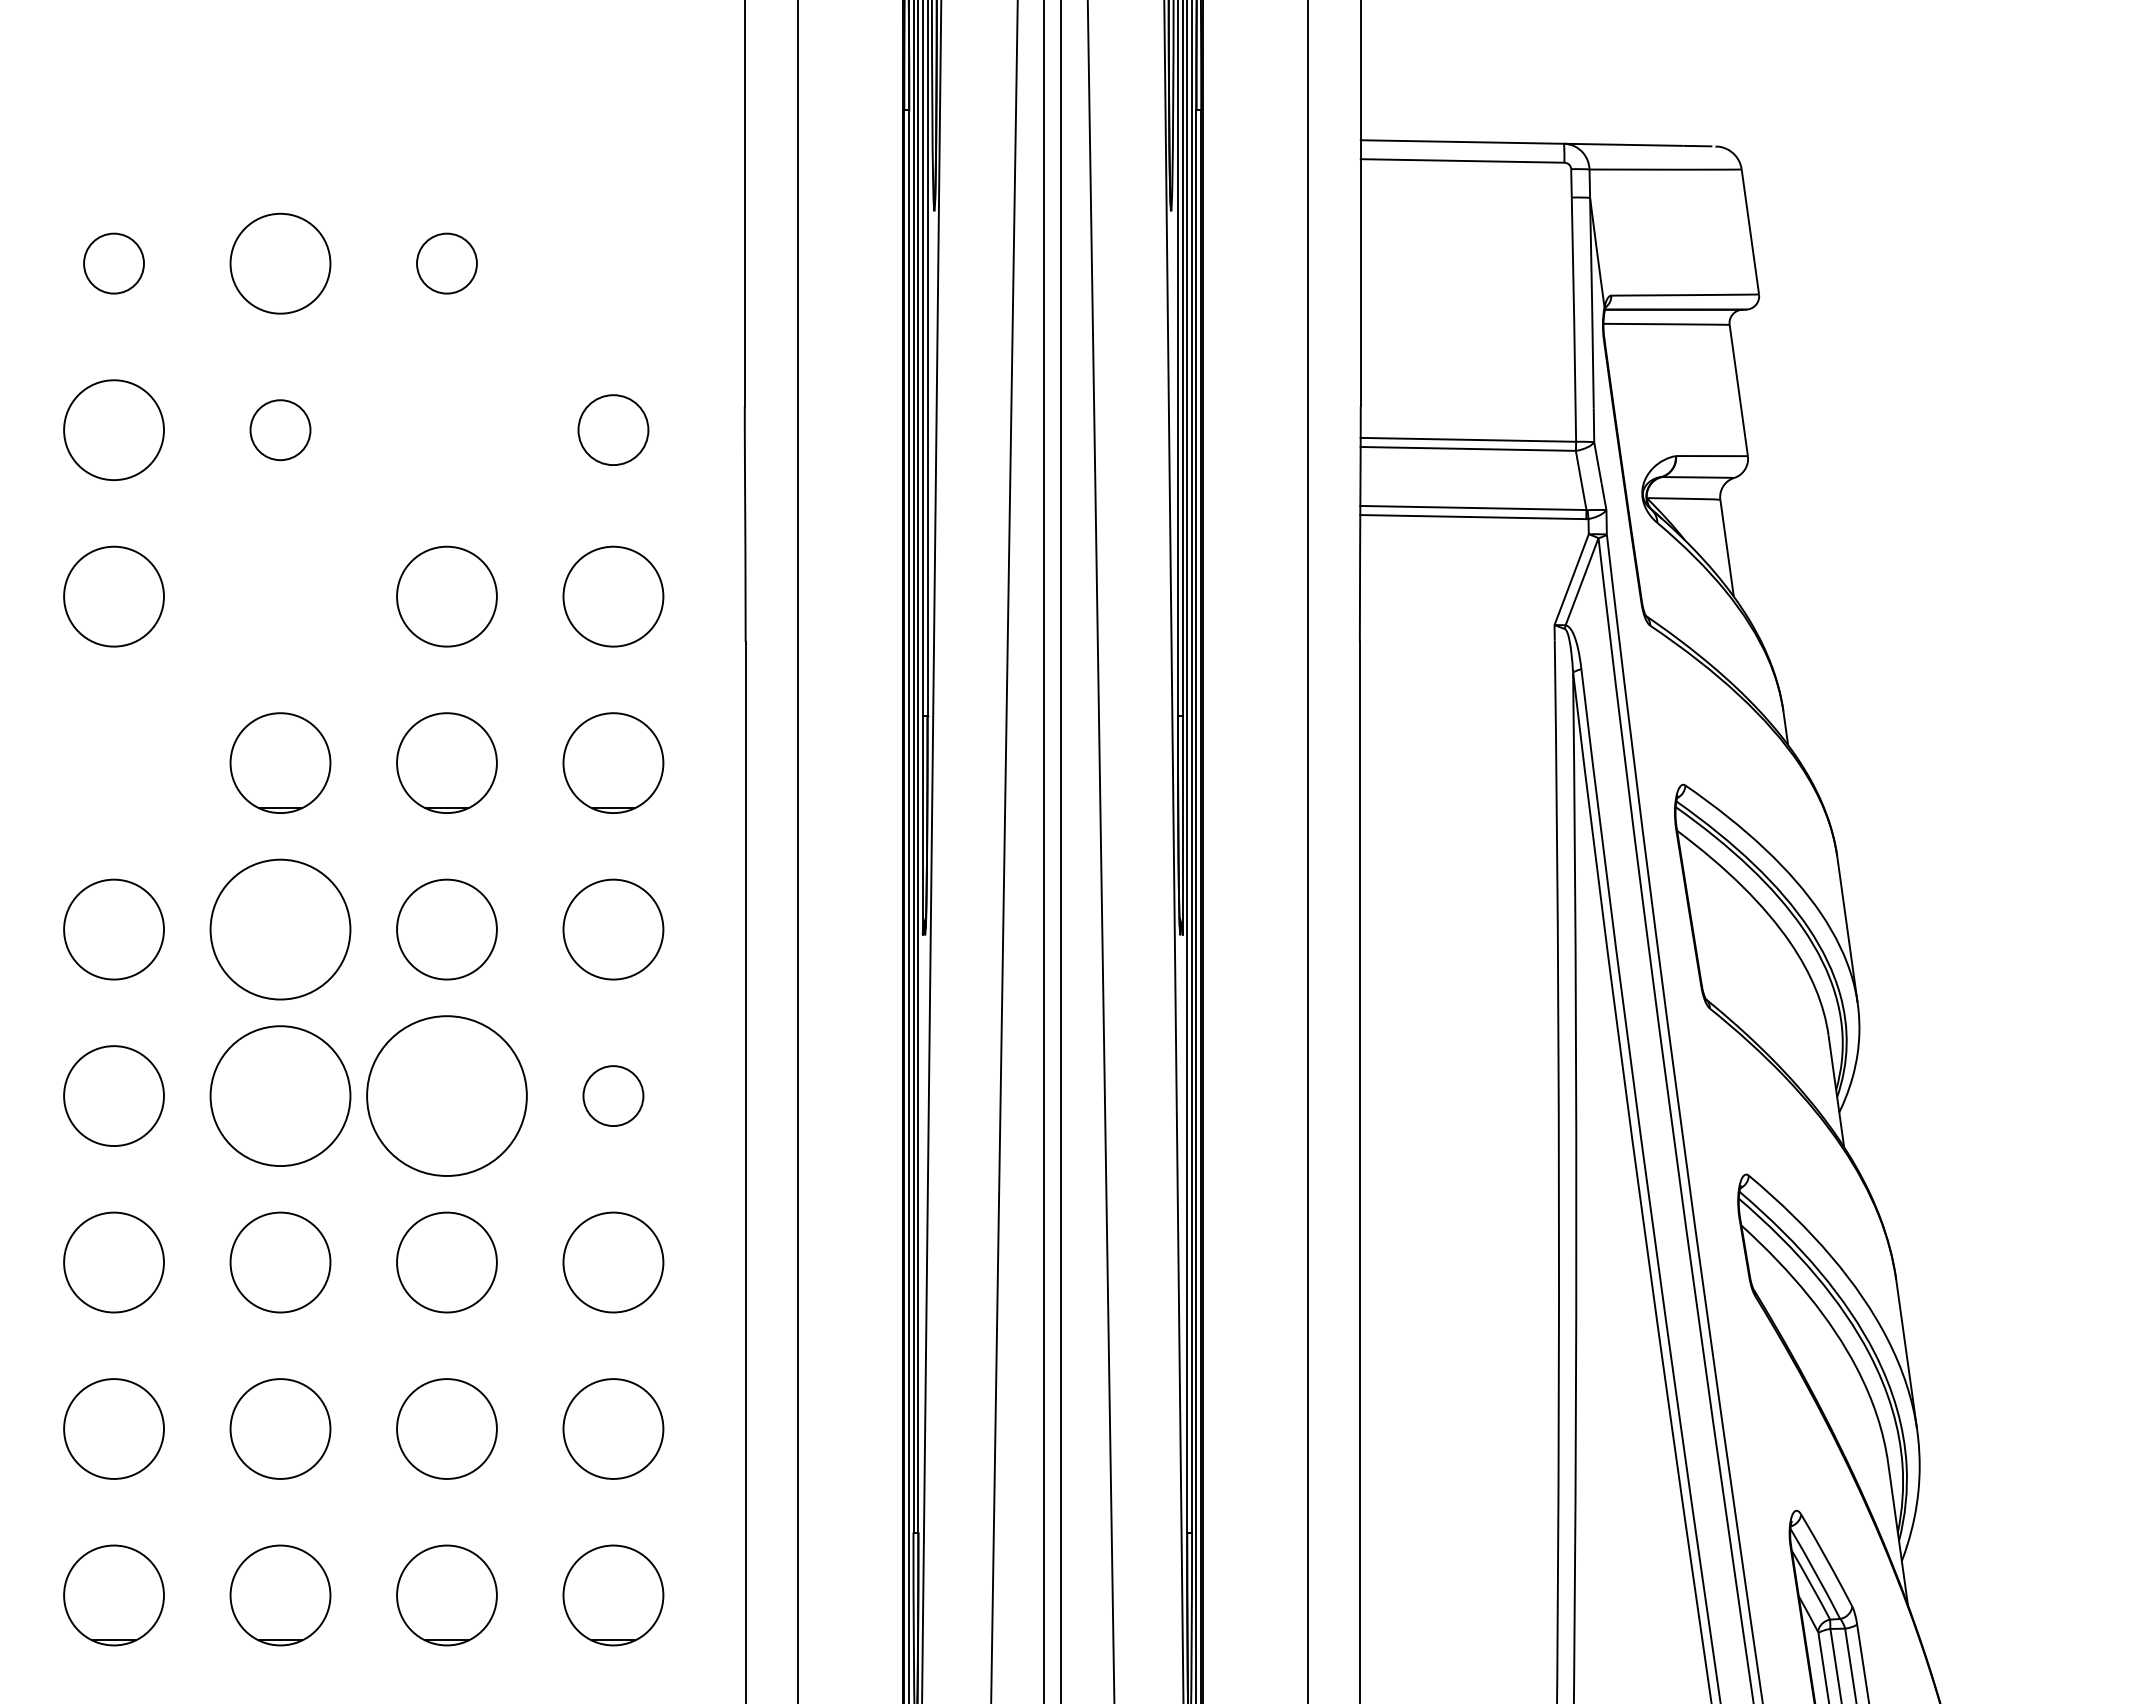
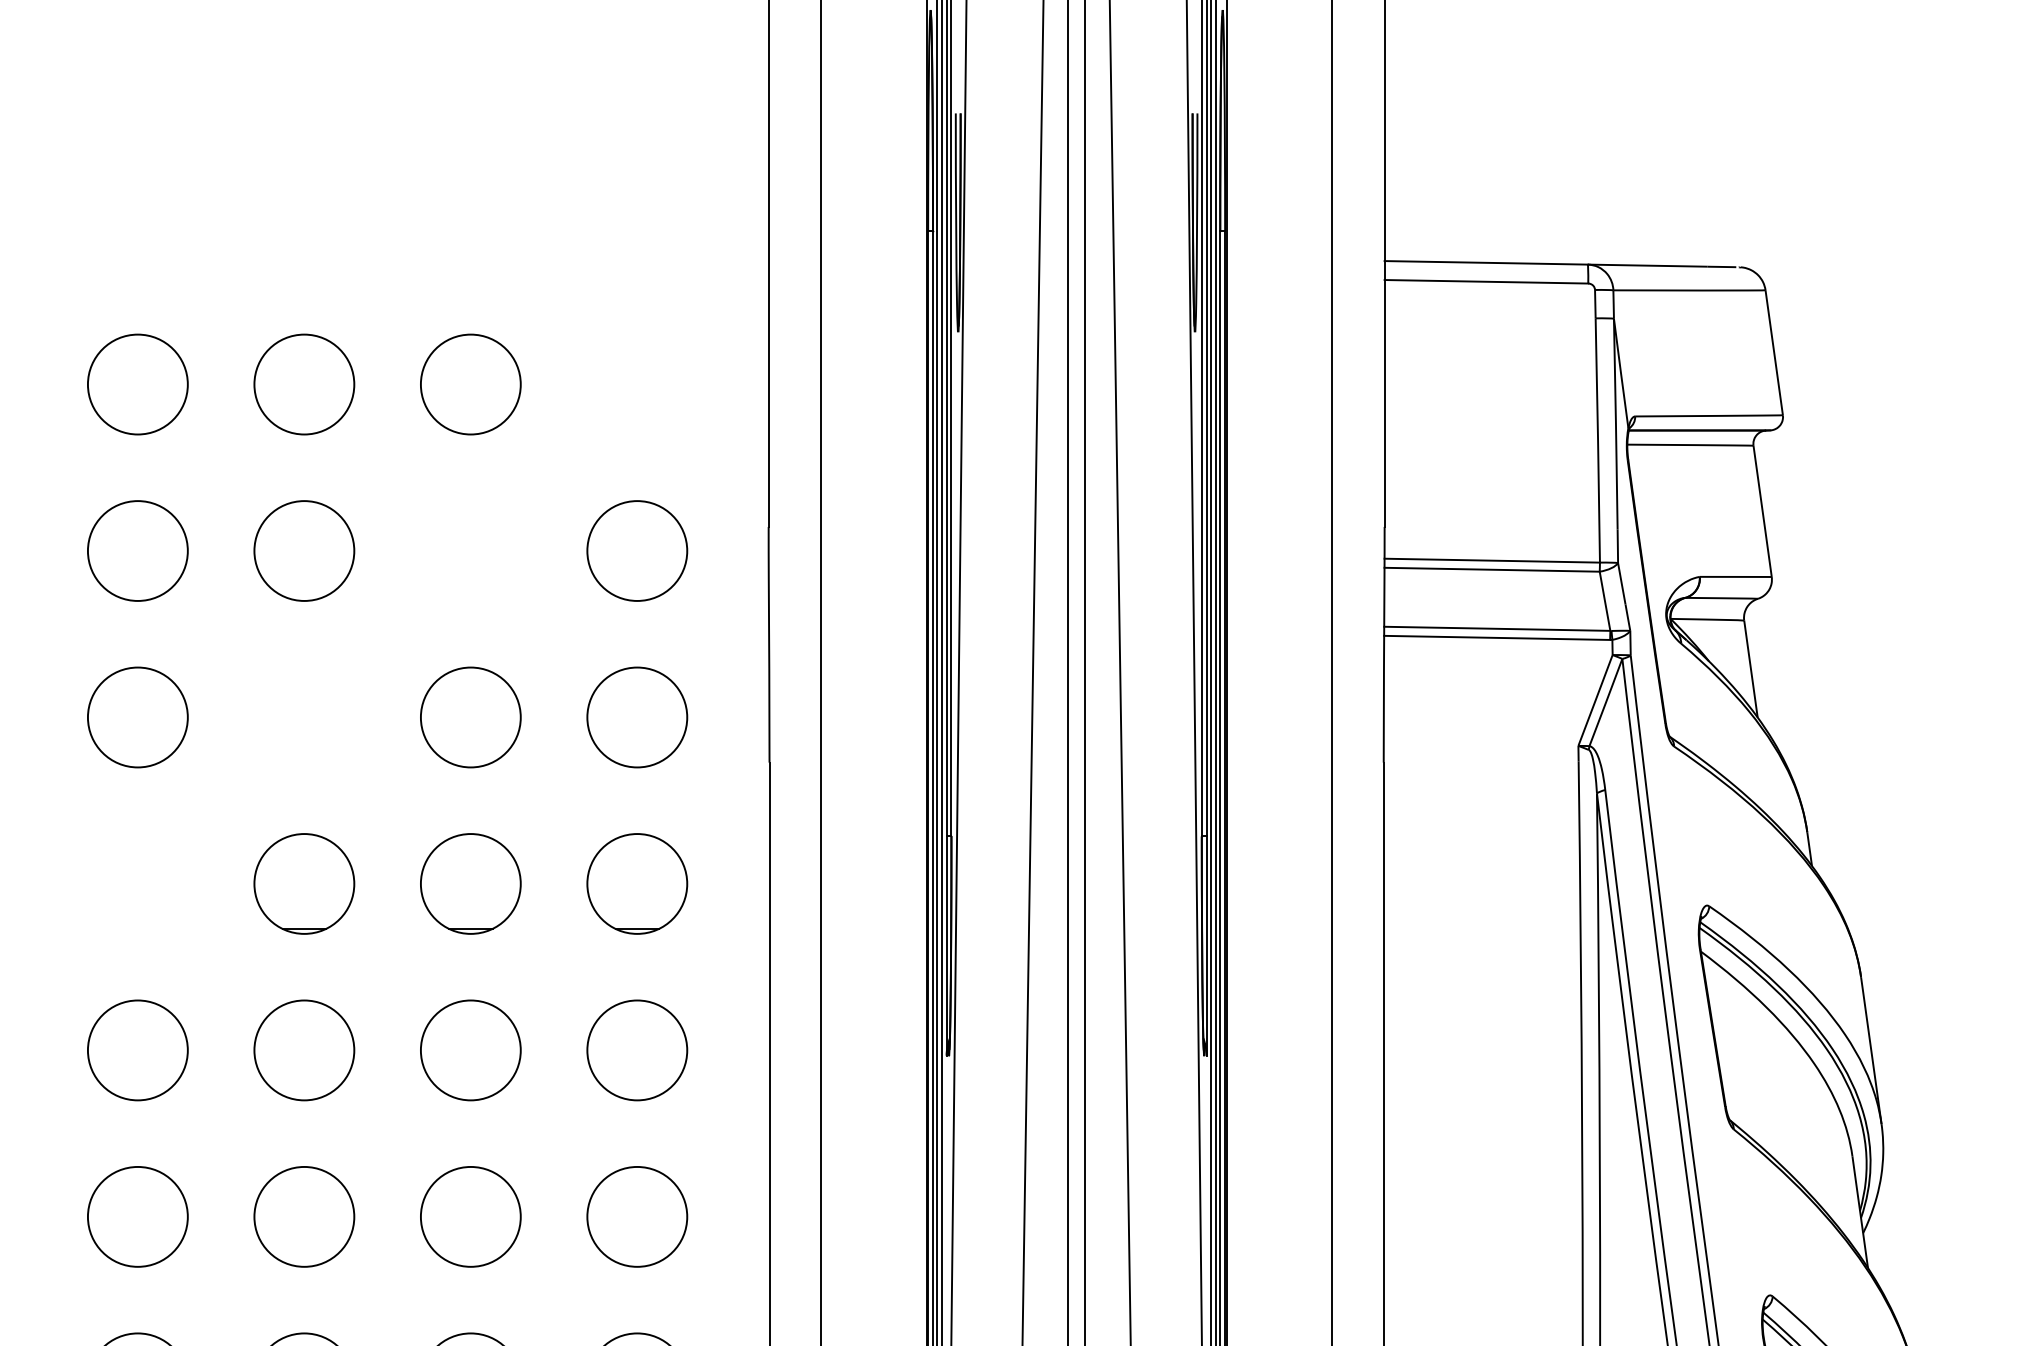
circle: (113, 263) -> (137, 384), size x1.67
circle: (446, 263) -> (470, 384), size x1.67
circle: (613, 429) -> (637, 550), size x1.43
circle: (280, 430) -> (304, 551), size x1.67
circle: (280, 929) -> (304, 1050), size x0.71
circle: (280, 1095) -> (304, 1216), size x0.71
circle: (446, 1096) -> (470, 1217), size x0.62
circle: (613, 1096) -> (637, 1217), size x1.67

